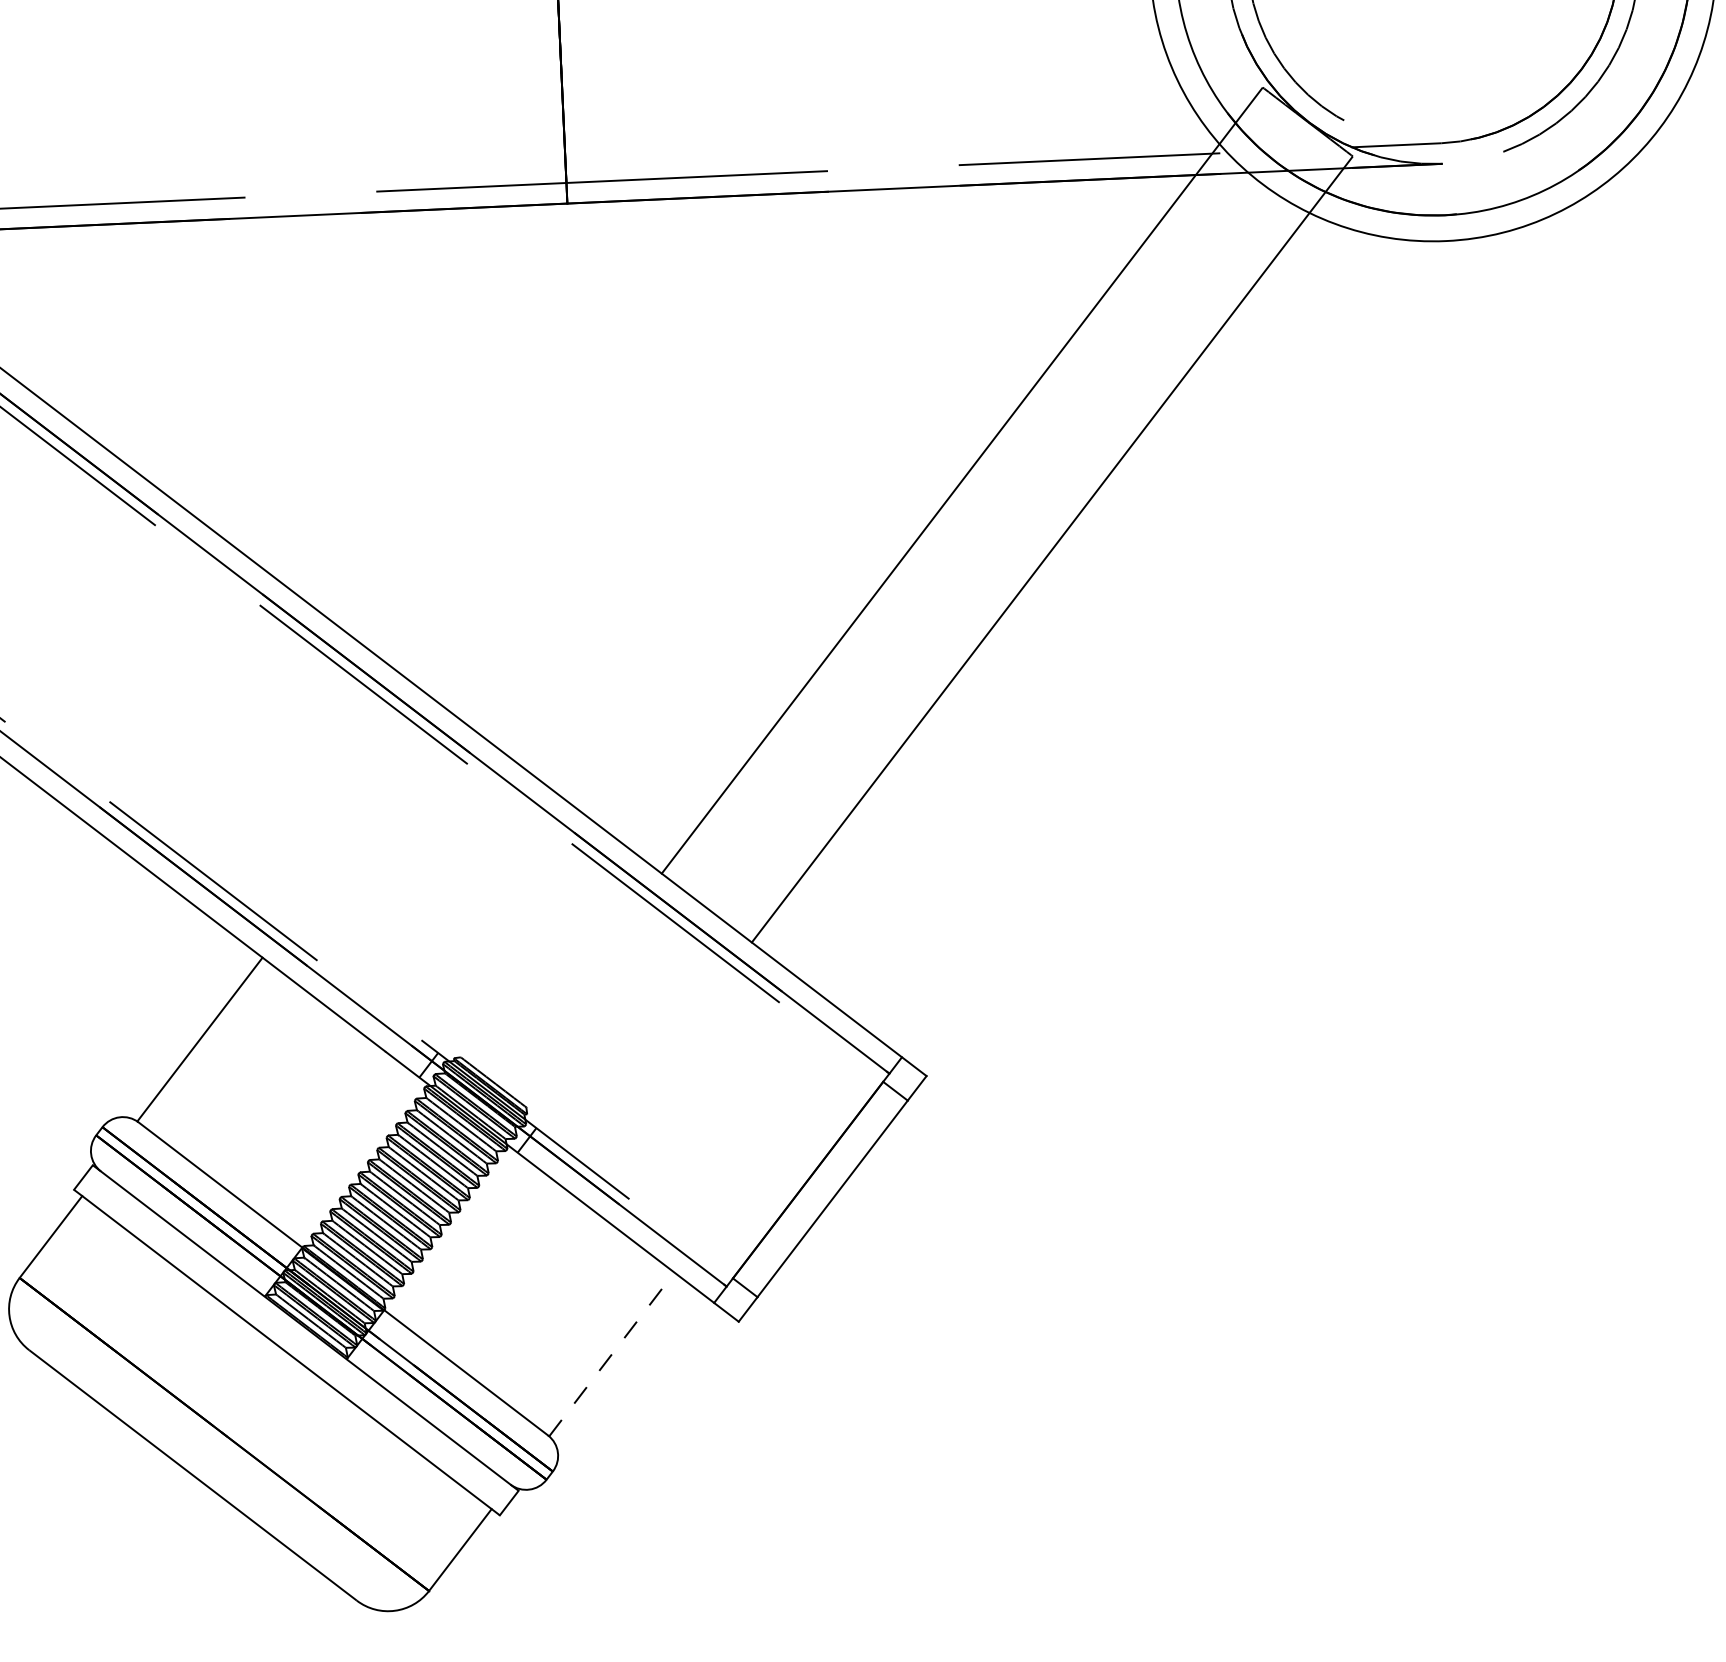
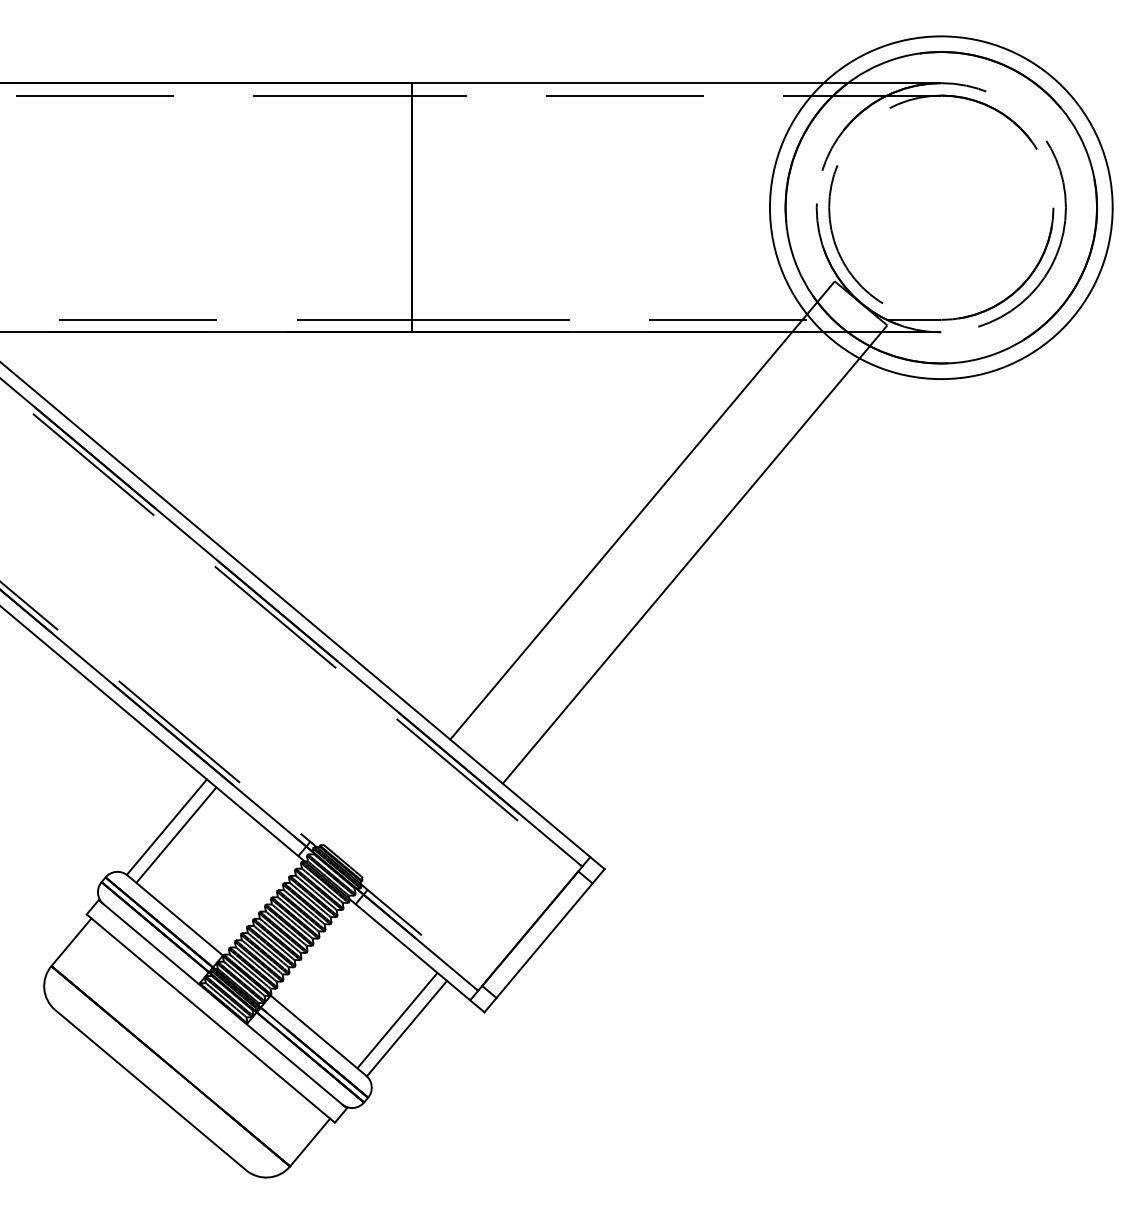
line: (216, 1050) -> (176, 834), added
line: (595, 1341) -> (397, 1020), added
line: (612, 1354) -> (407, 1028), dashed -> solid

